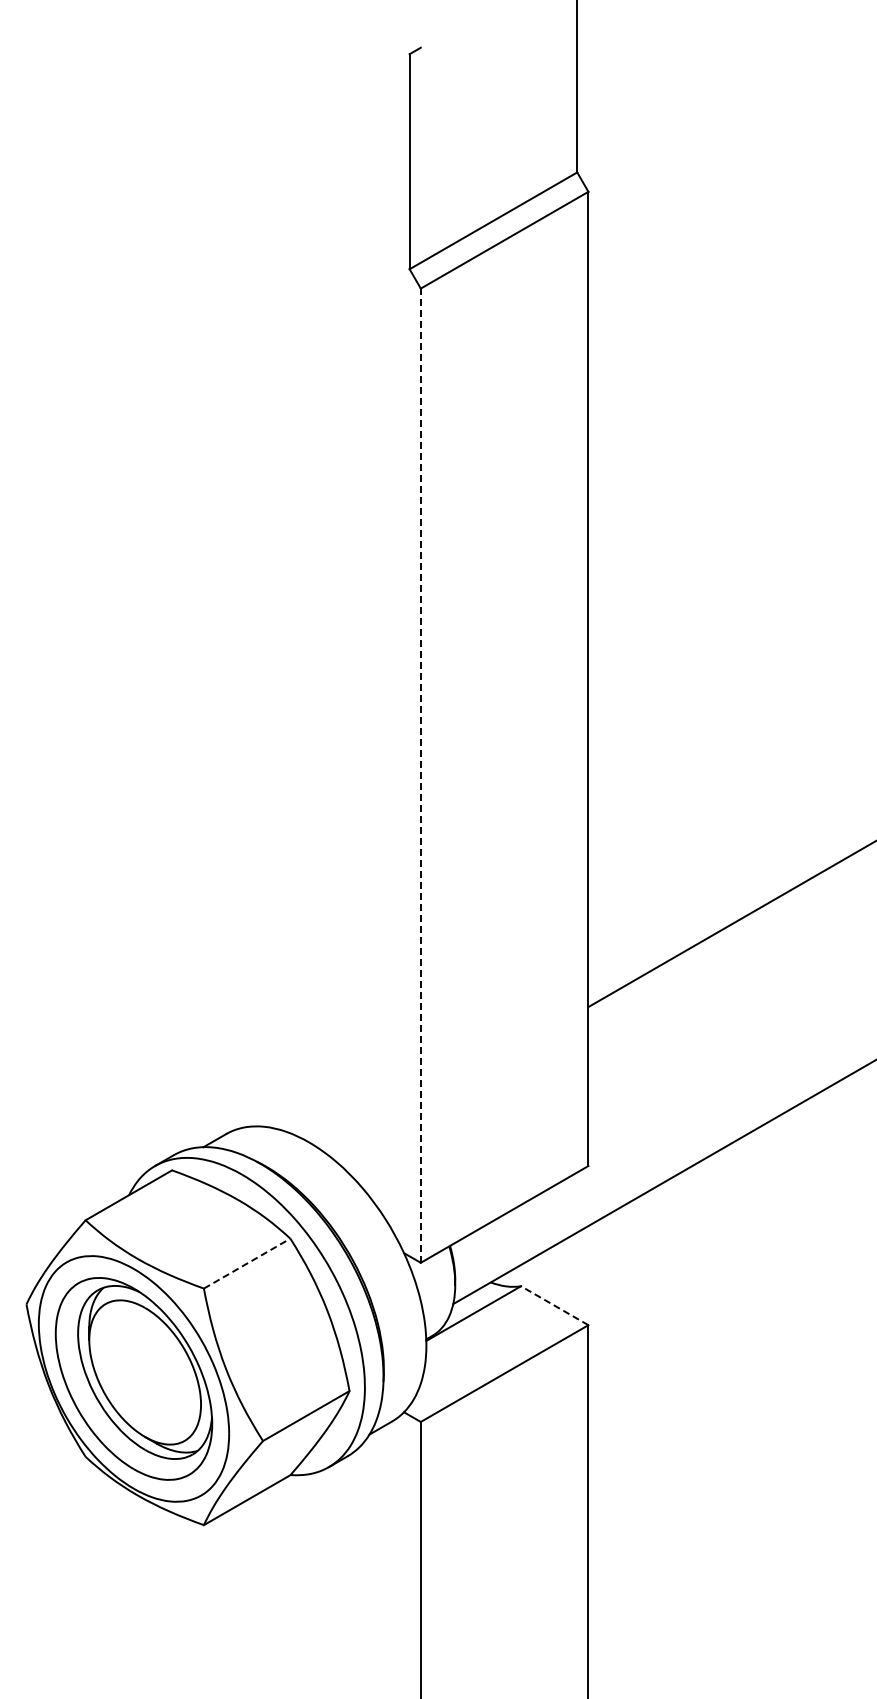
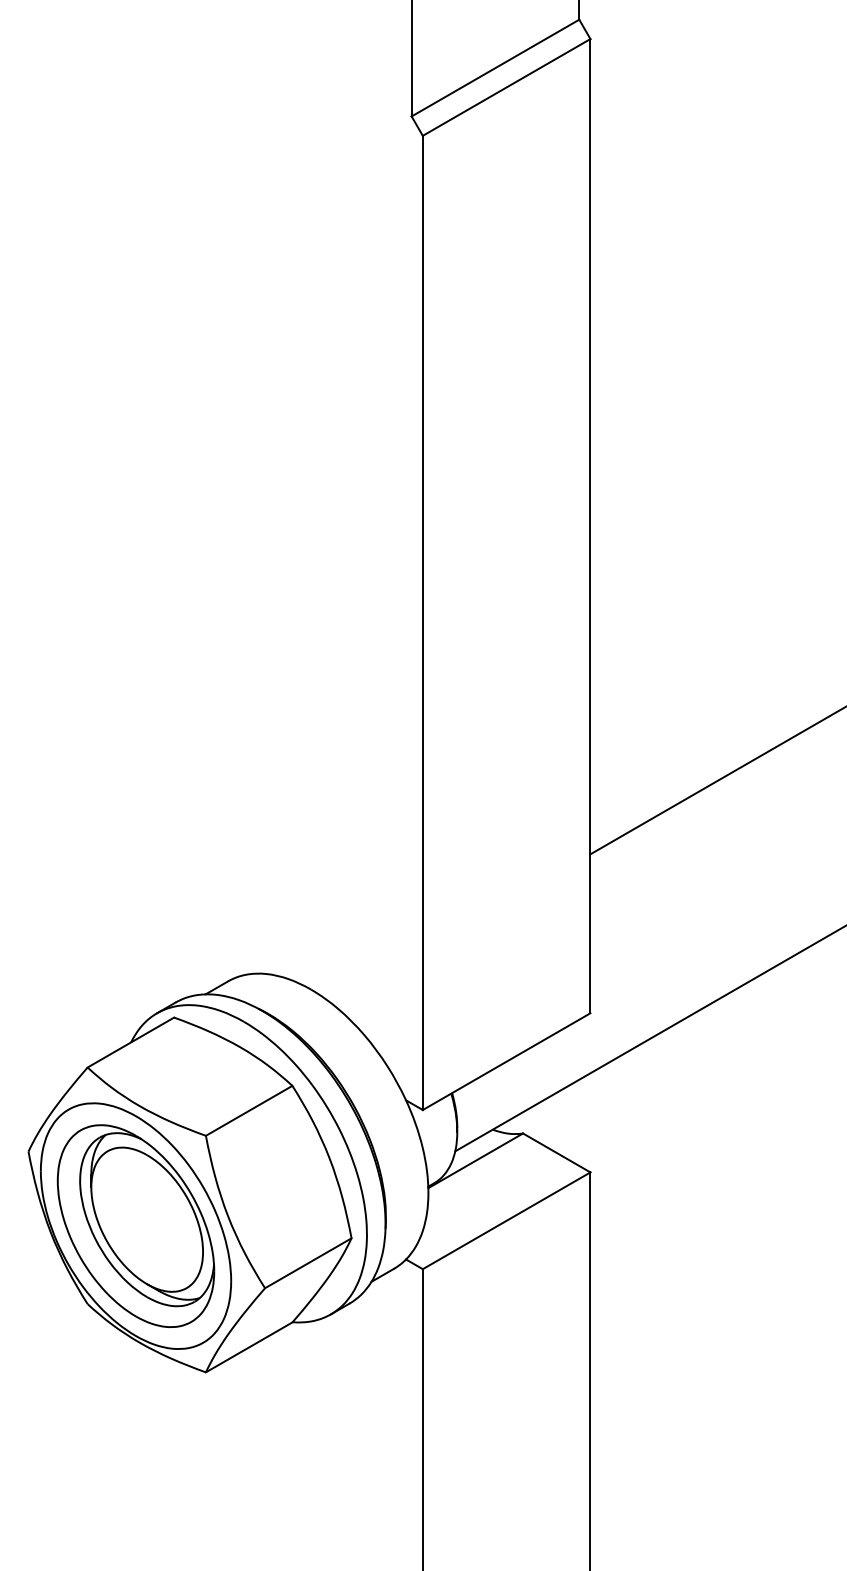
line: (420, 775) -> (422, 622), dashed -> solid
line: (247, 1263) -> (249, 1110), dashed -> solid
line: (554, 1305) -> (556, 1152), dashed -> solid

